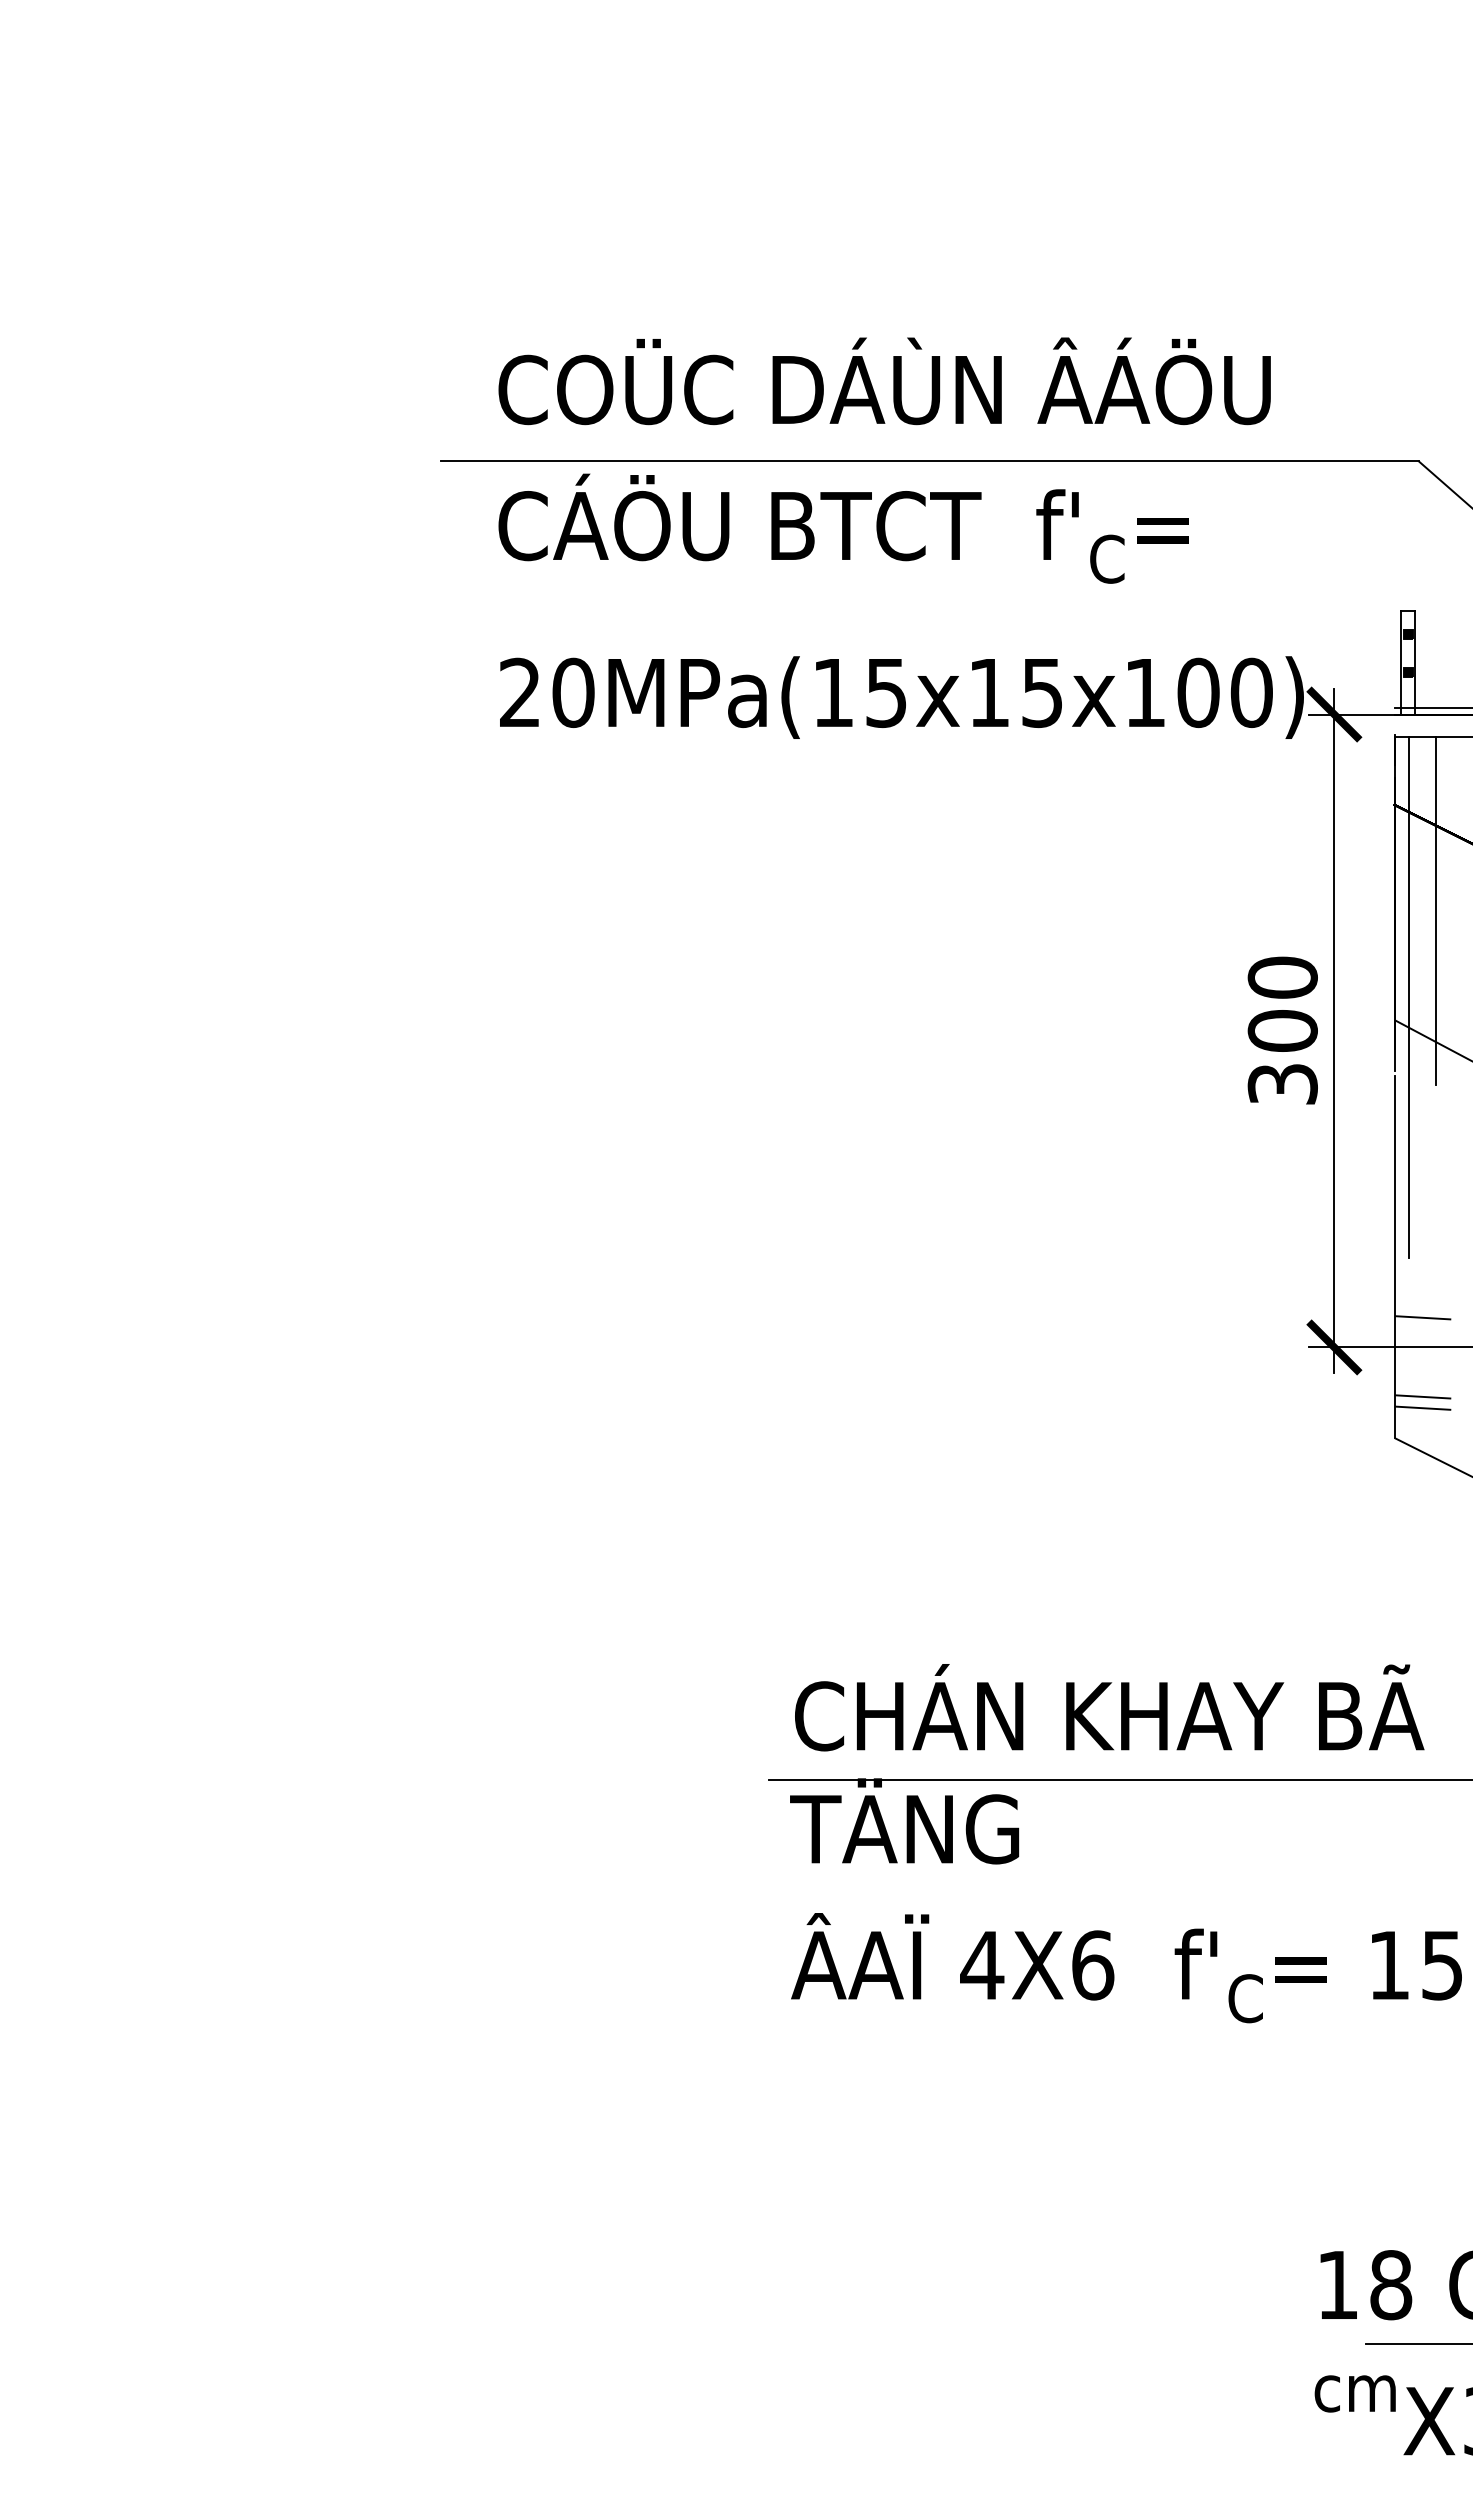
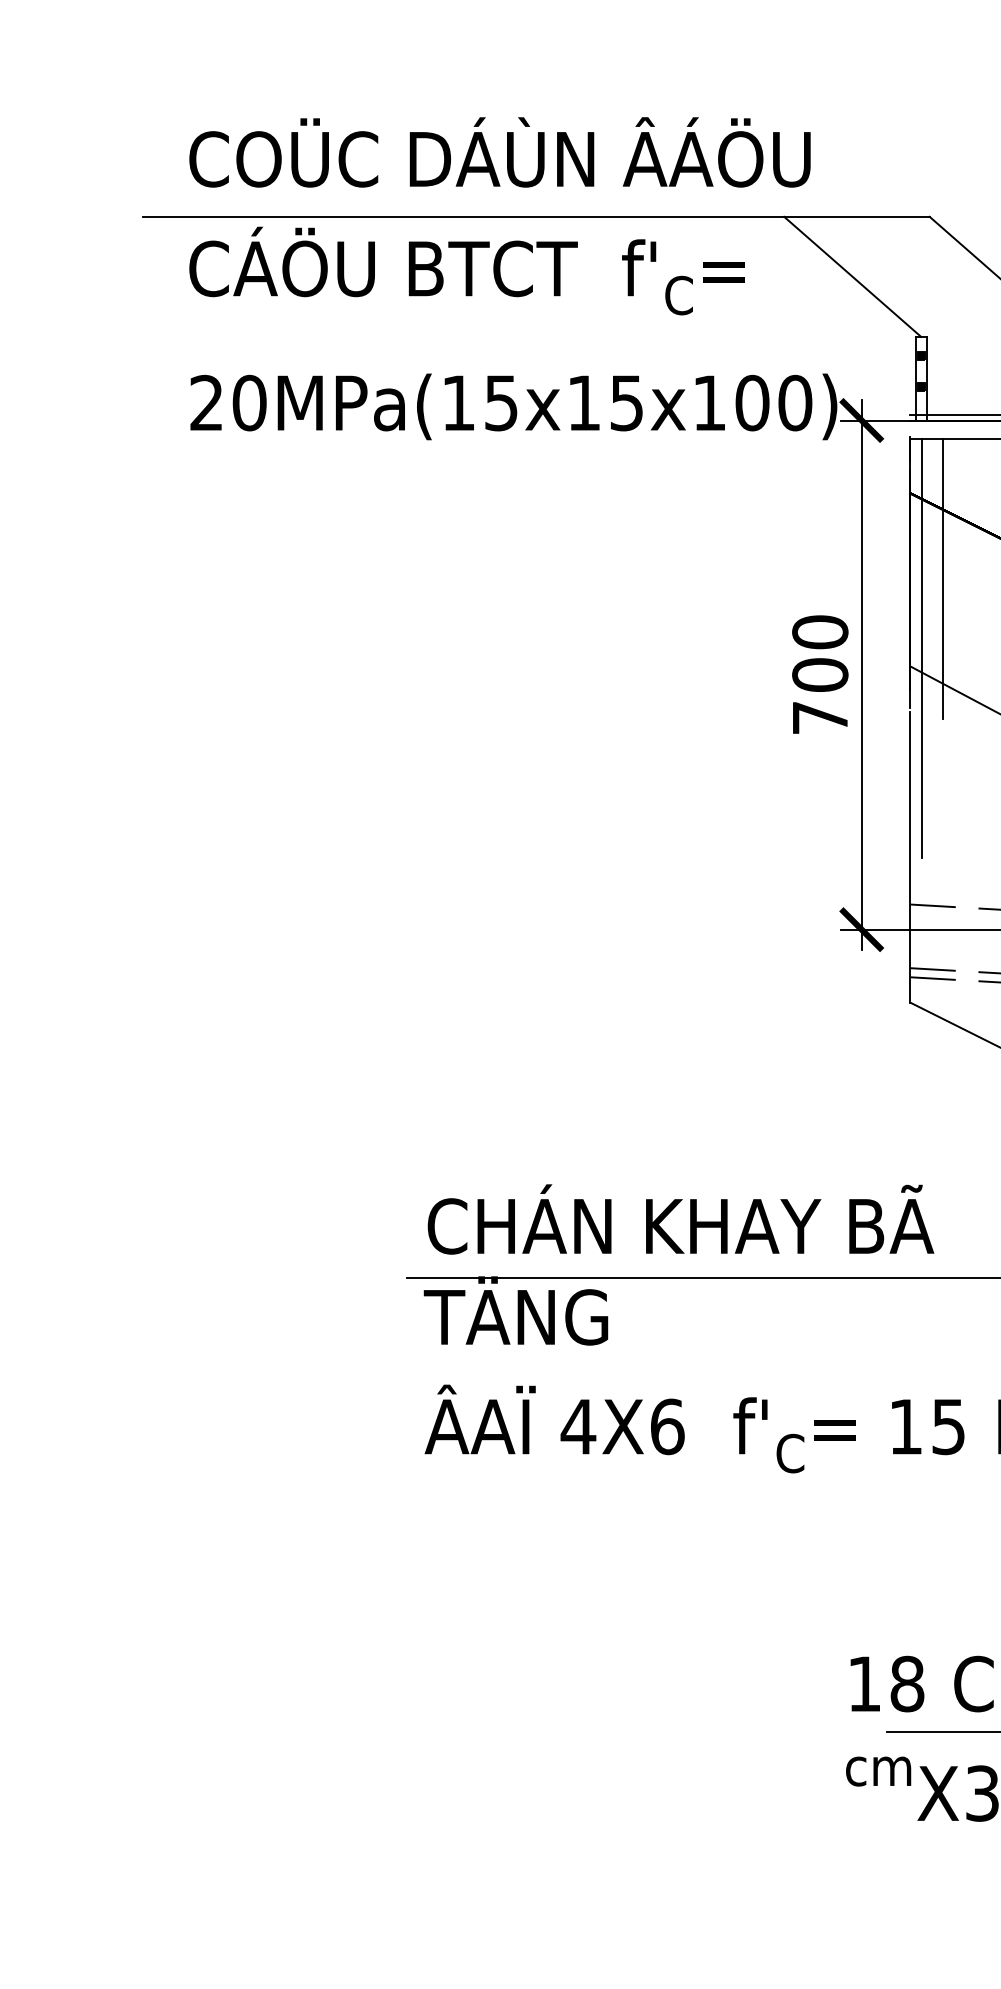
line: (1322, 535) -> (852, 276), added
text: (1282, 1084) -> (820, 718), 300 -> 700

